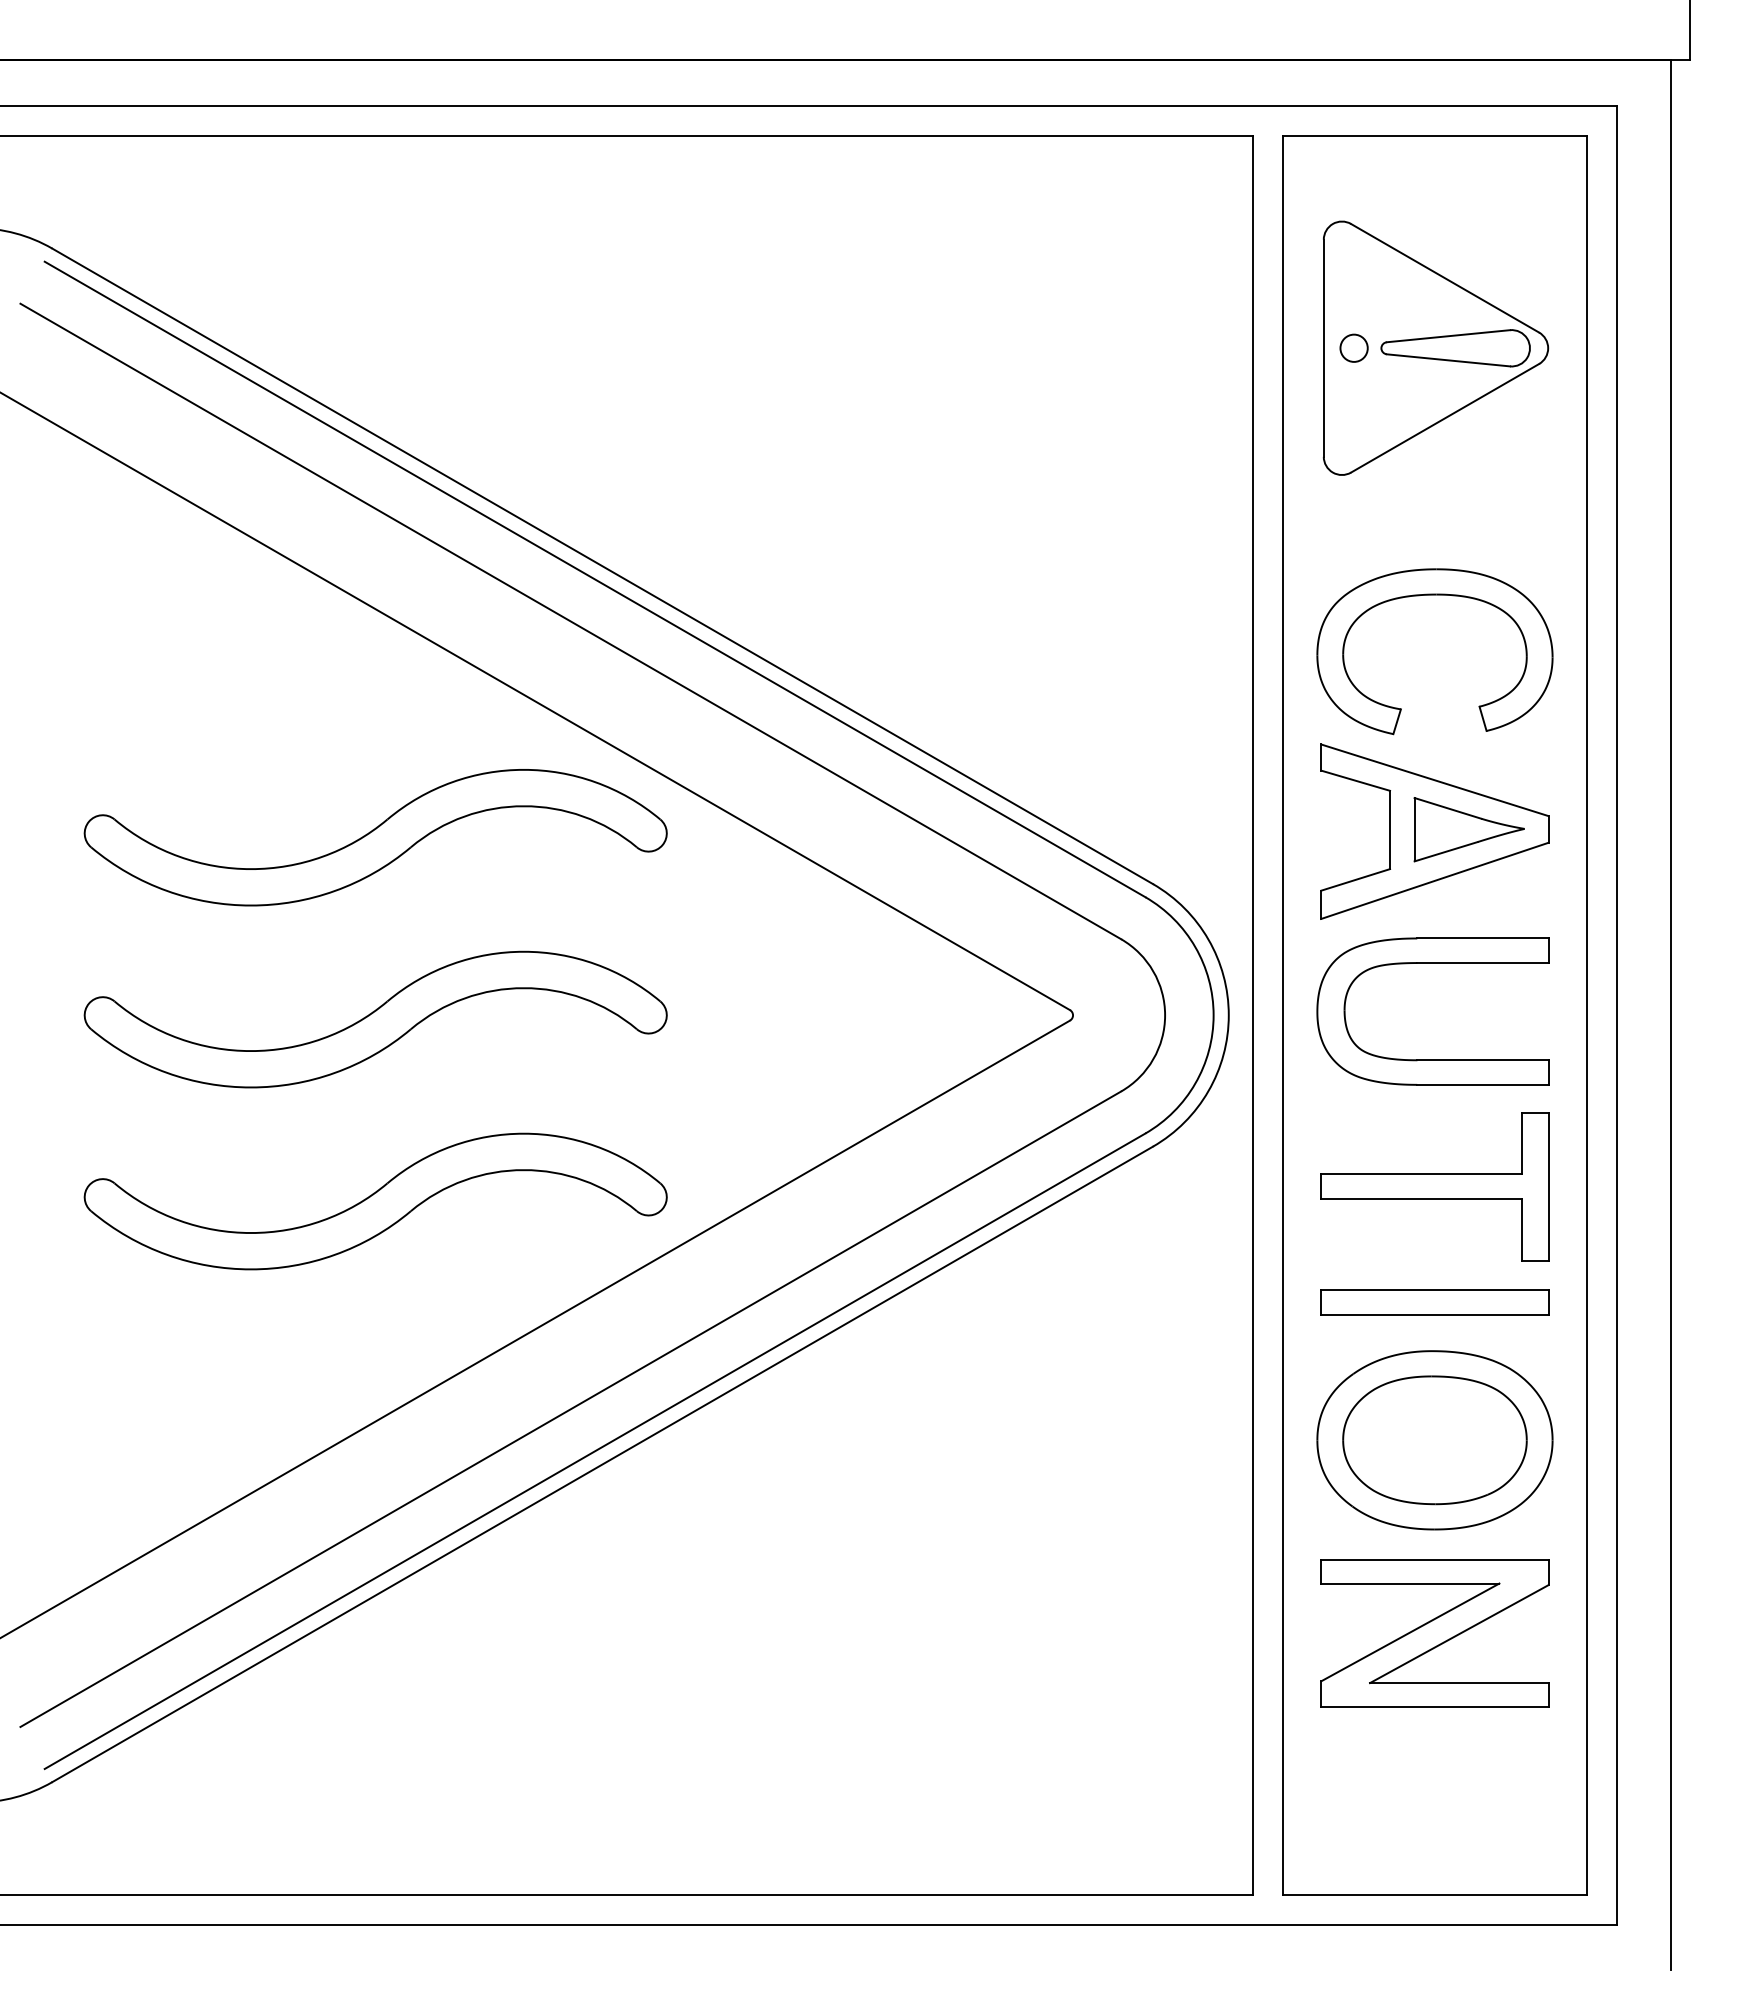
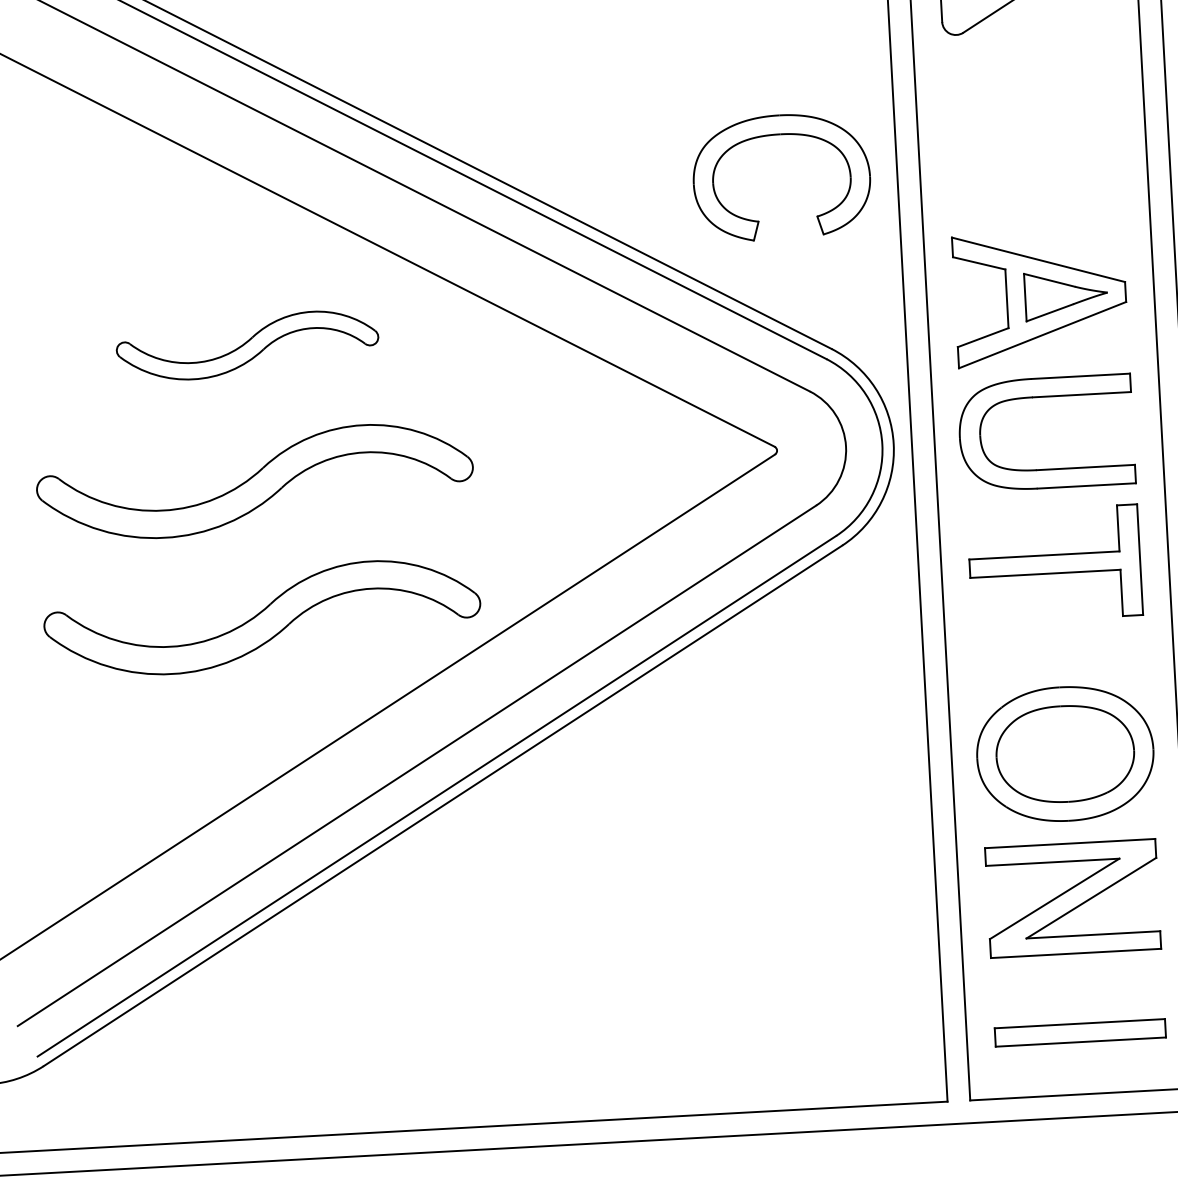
part: (1434, 595) -> (779, 135), moved
part: (375, 837) -> (247, 345), size x0.6
part: (1434, 1302) -> (1080, 1032), moved

